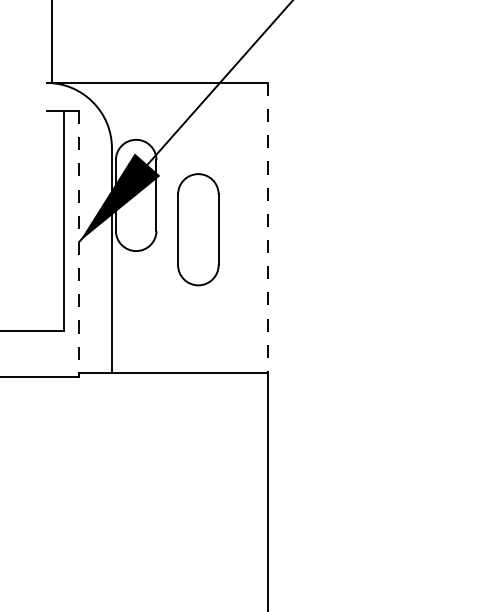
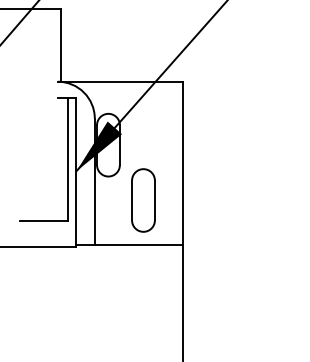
line: (267, 227) -> (182, 163), dashed -> solid
part: (198, 229) -> (143, 200), moved
line: (79, 242) -> (76, 171), dashed -> solid

